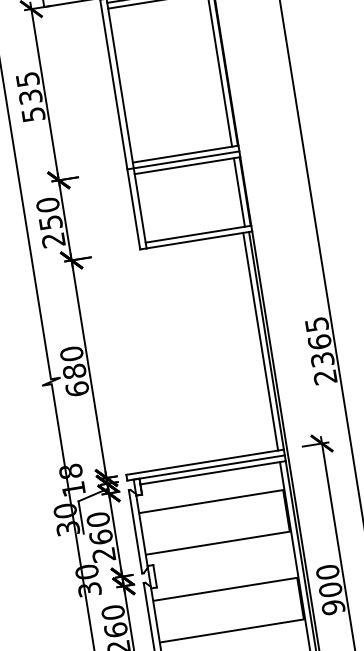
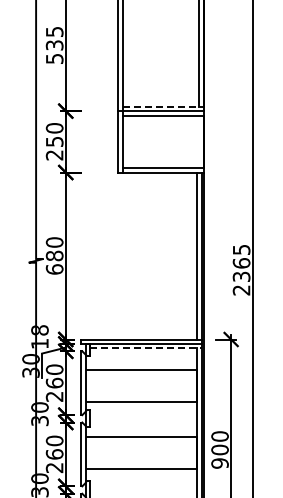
line: (185, 153) -> (163, 106), solid -> dashed
line: (239, 192) -> (199, 141), removed
line: (213, 472) -> (146, 348), solid -> dashed

